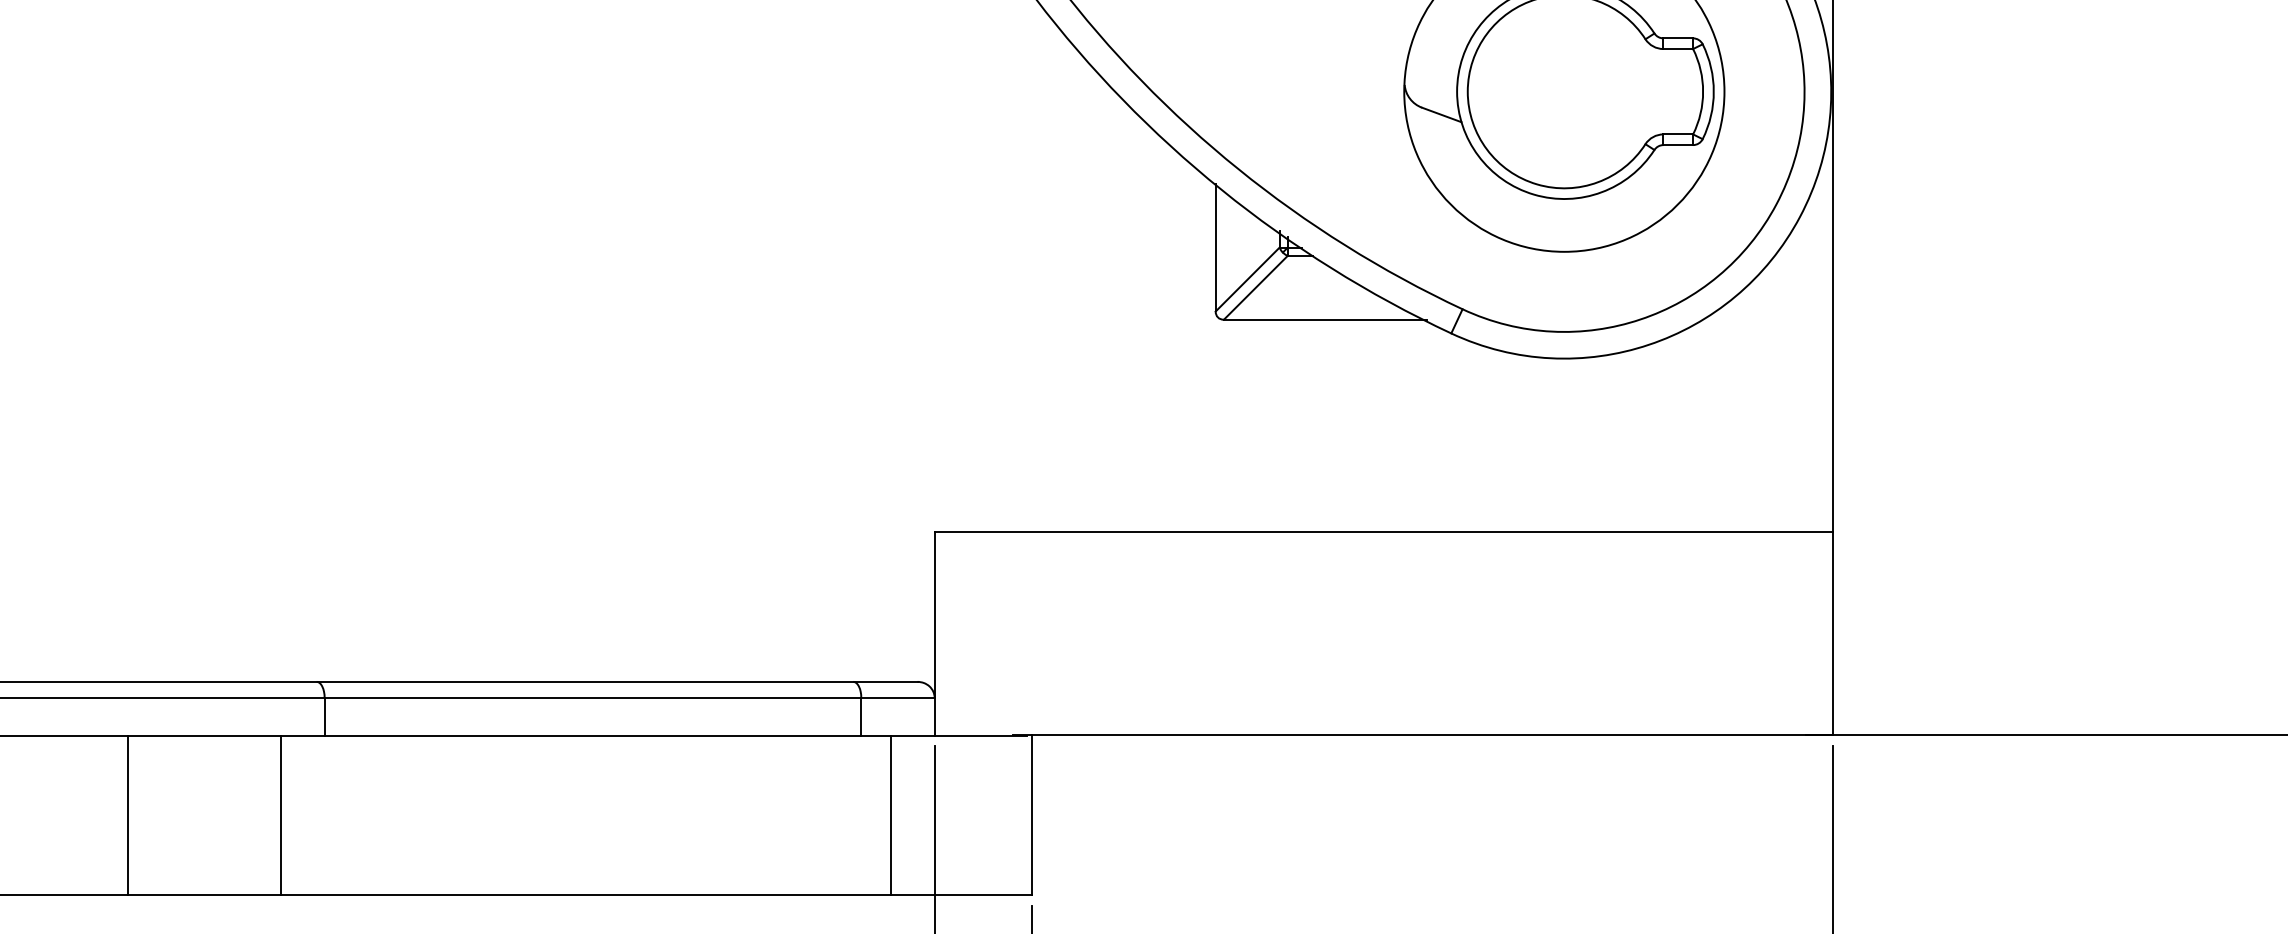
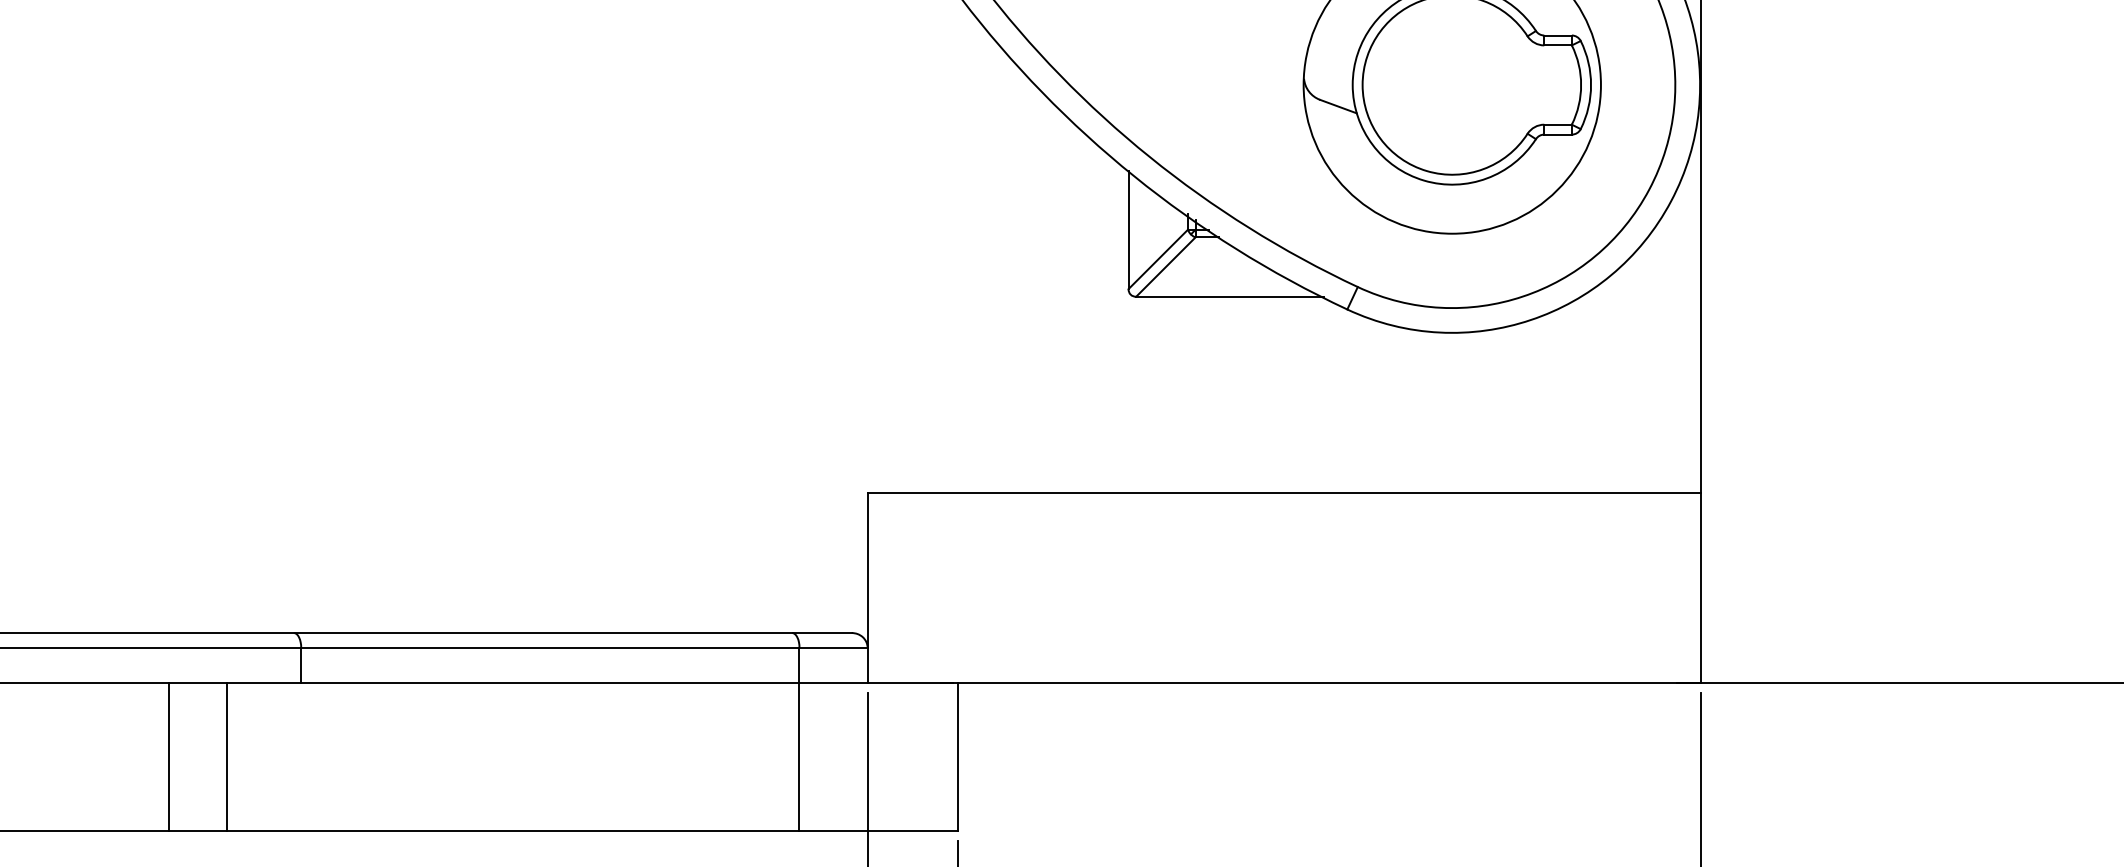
line: (128, 815) -> (169, 757), moved
line: (281, 815) -> (226, 757), moved
line: (891, 815) -> (799, 757), moved

